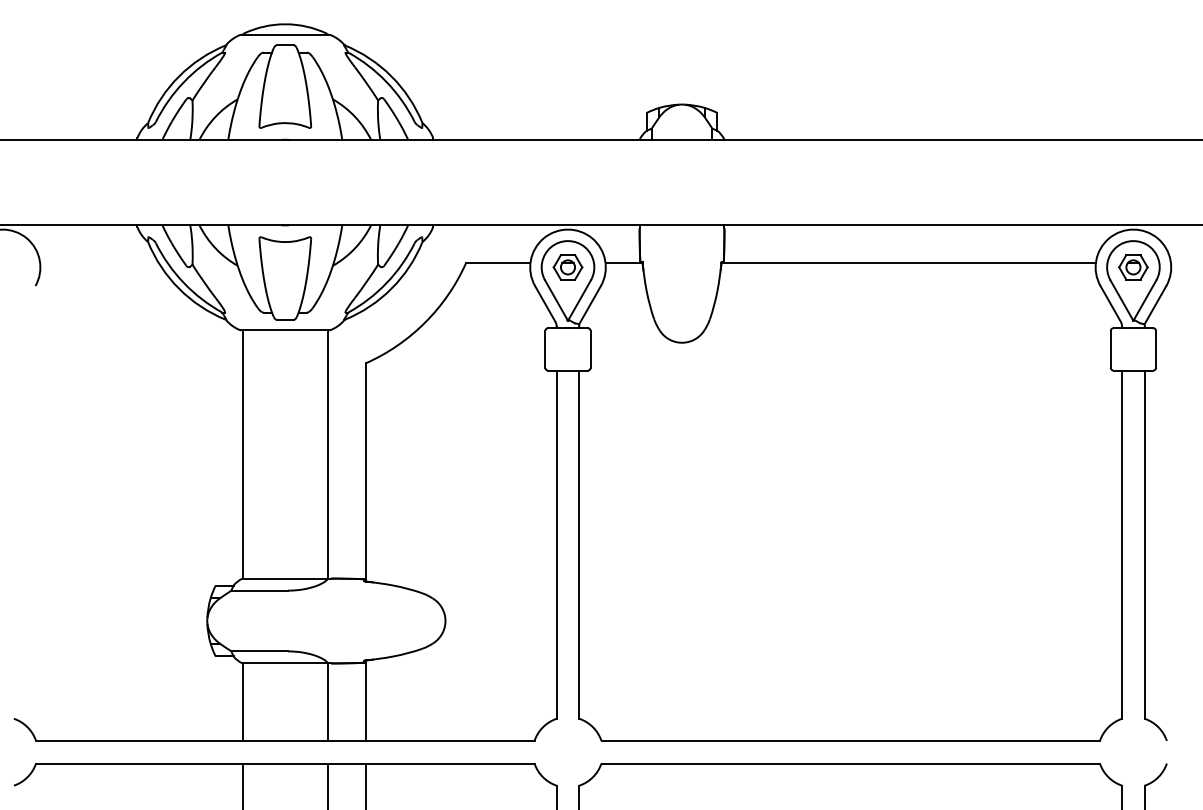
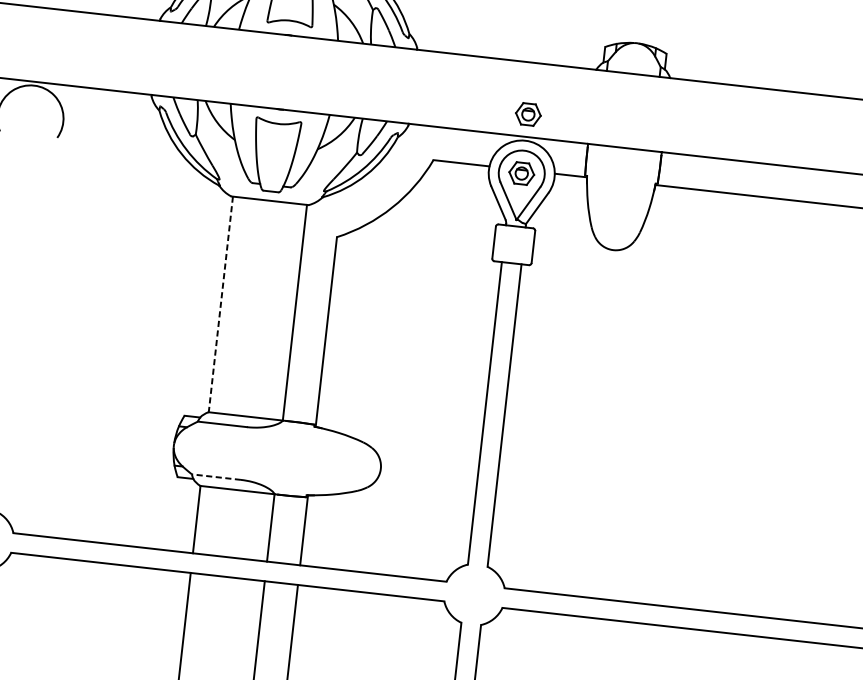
part: (567, 199) -> (527, 114), added
line: (242, 455) -> (220, 305), solid -> dashed
line: (259, 651) -> (216, 477), solid -> dashed

